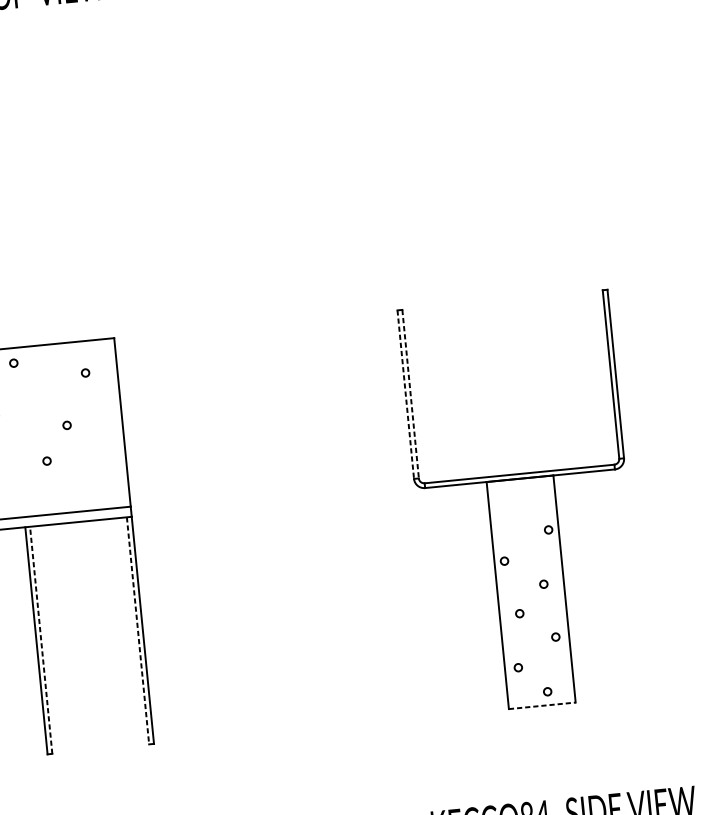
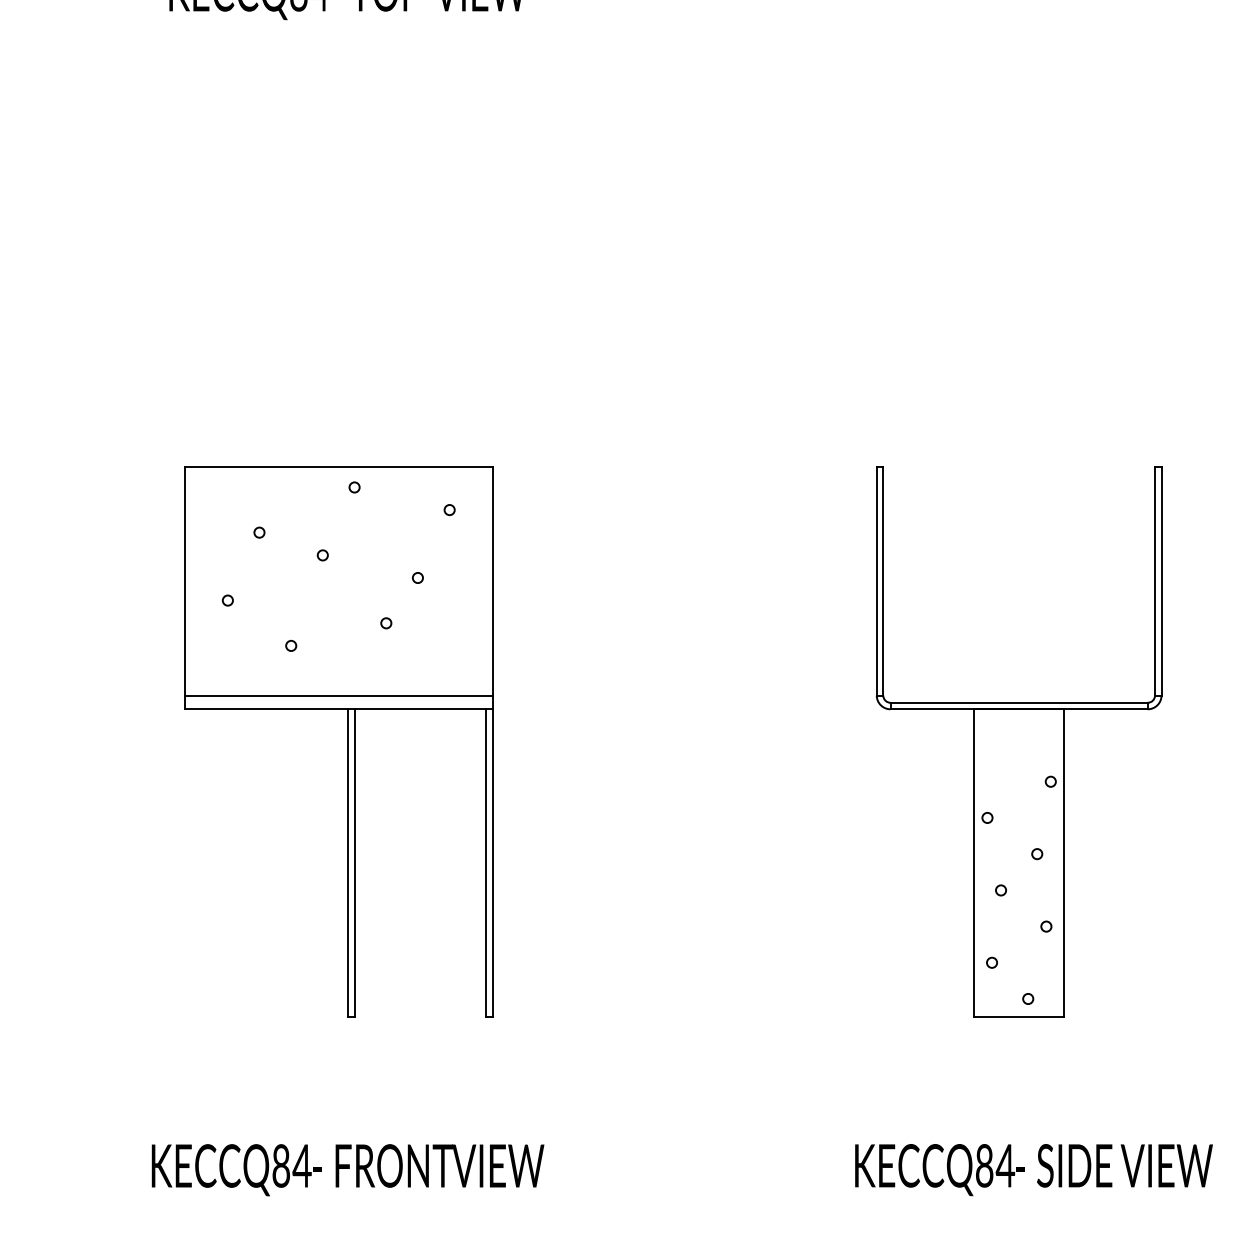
line: (405, 394) -> (876, 581), dashed -> solid
line: (410, 394) -> (883, 581), dashed -> solid
line: (138, 631) -> (486, 863), dashed -> solid
line: (40, 640) -> (354, 863), dashed -> solid
line: (542, 706) -> (1019, 1017), dashed -> solid

